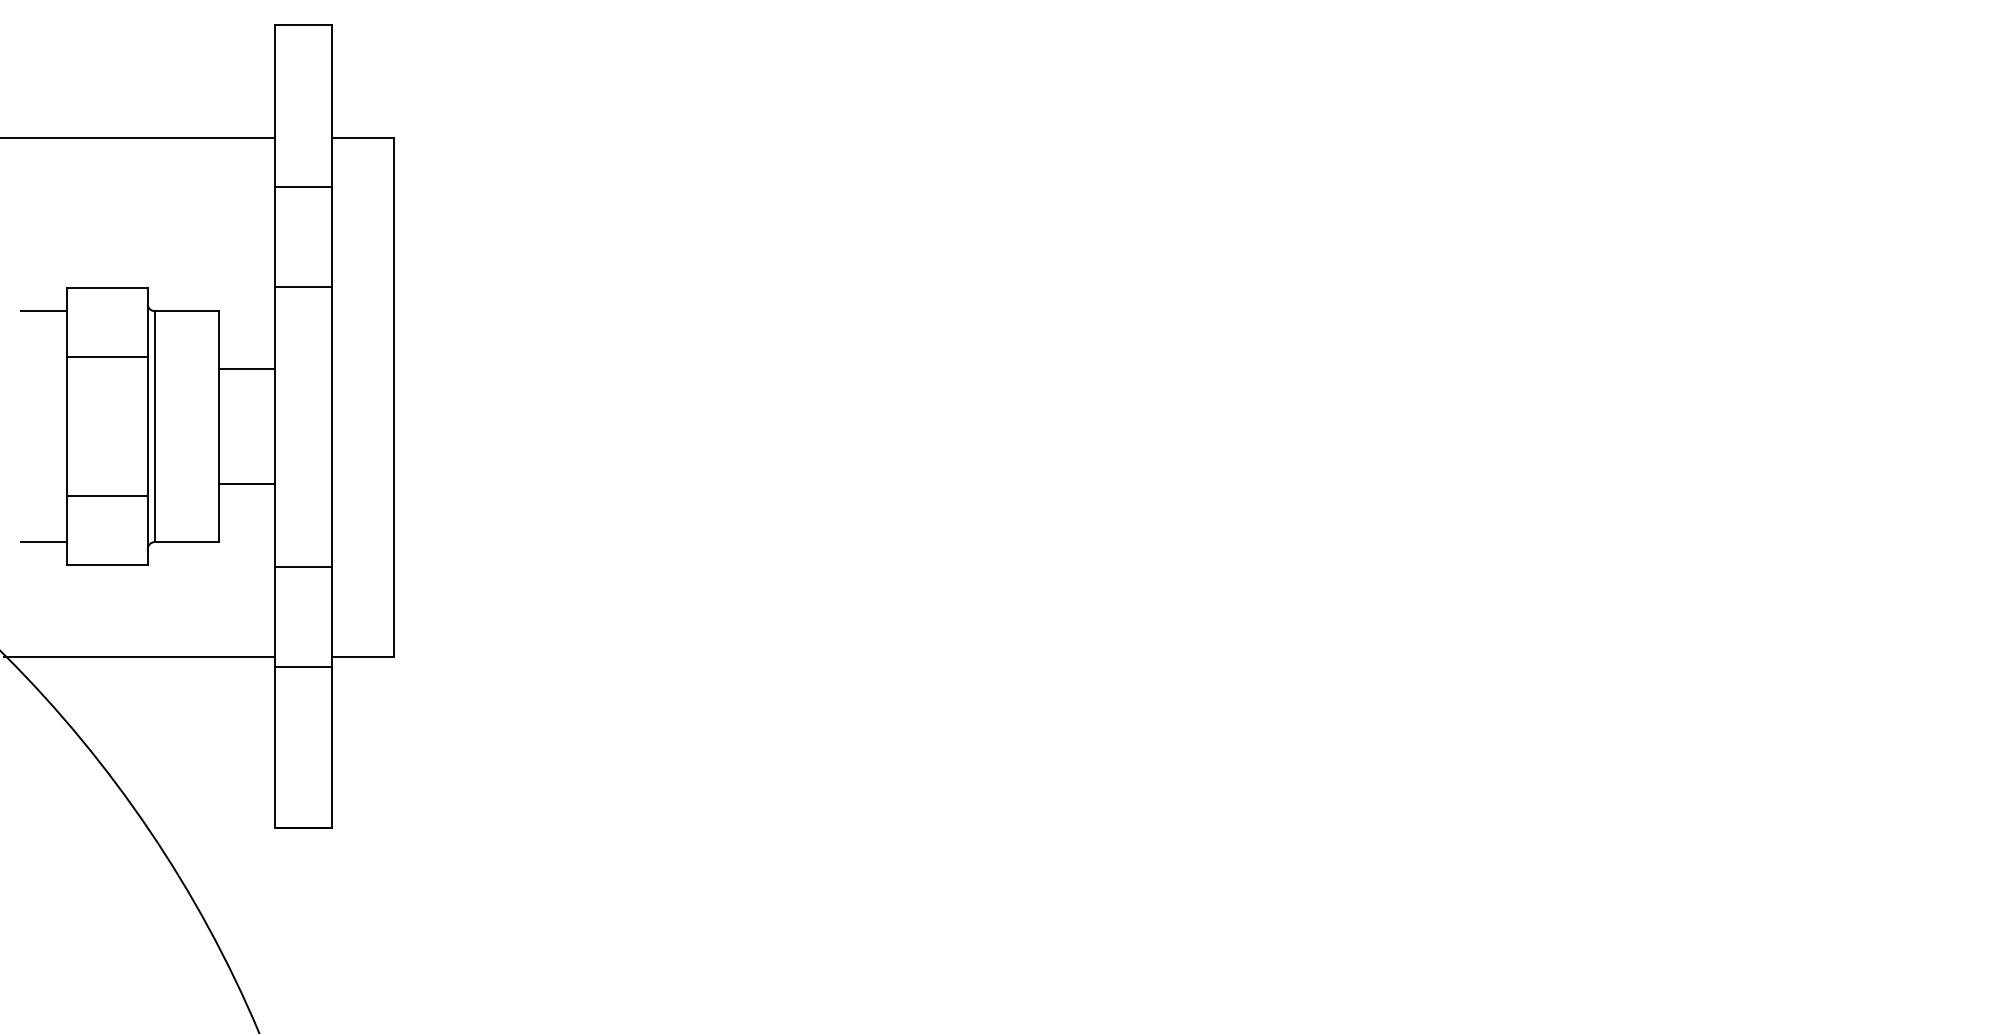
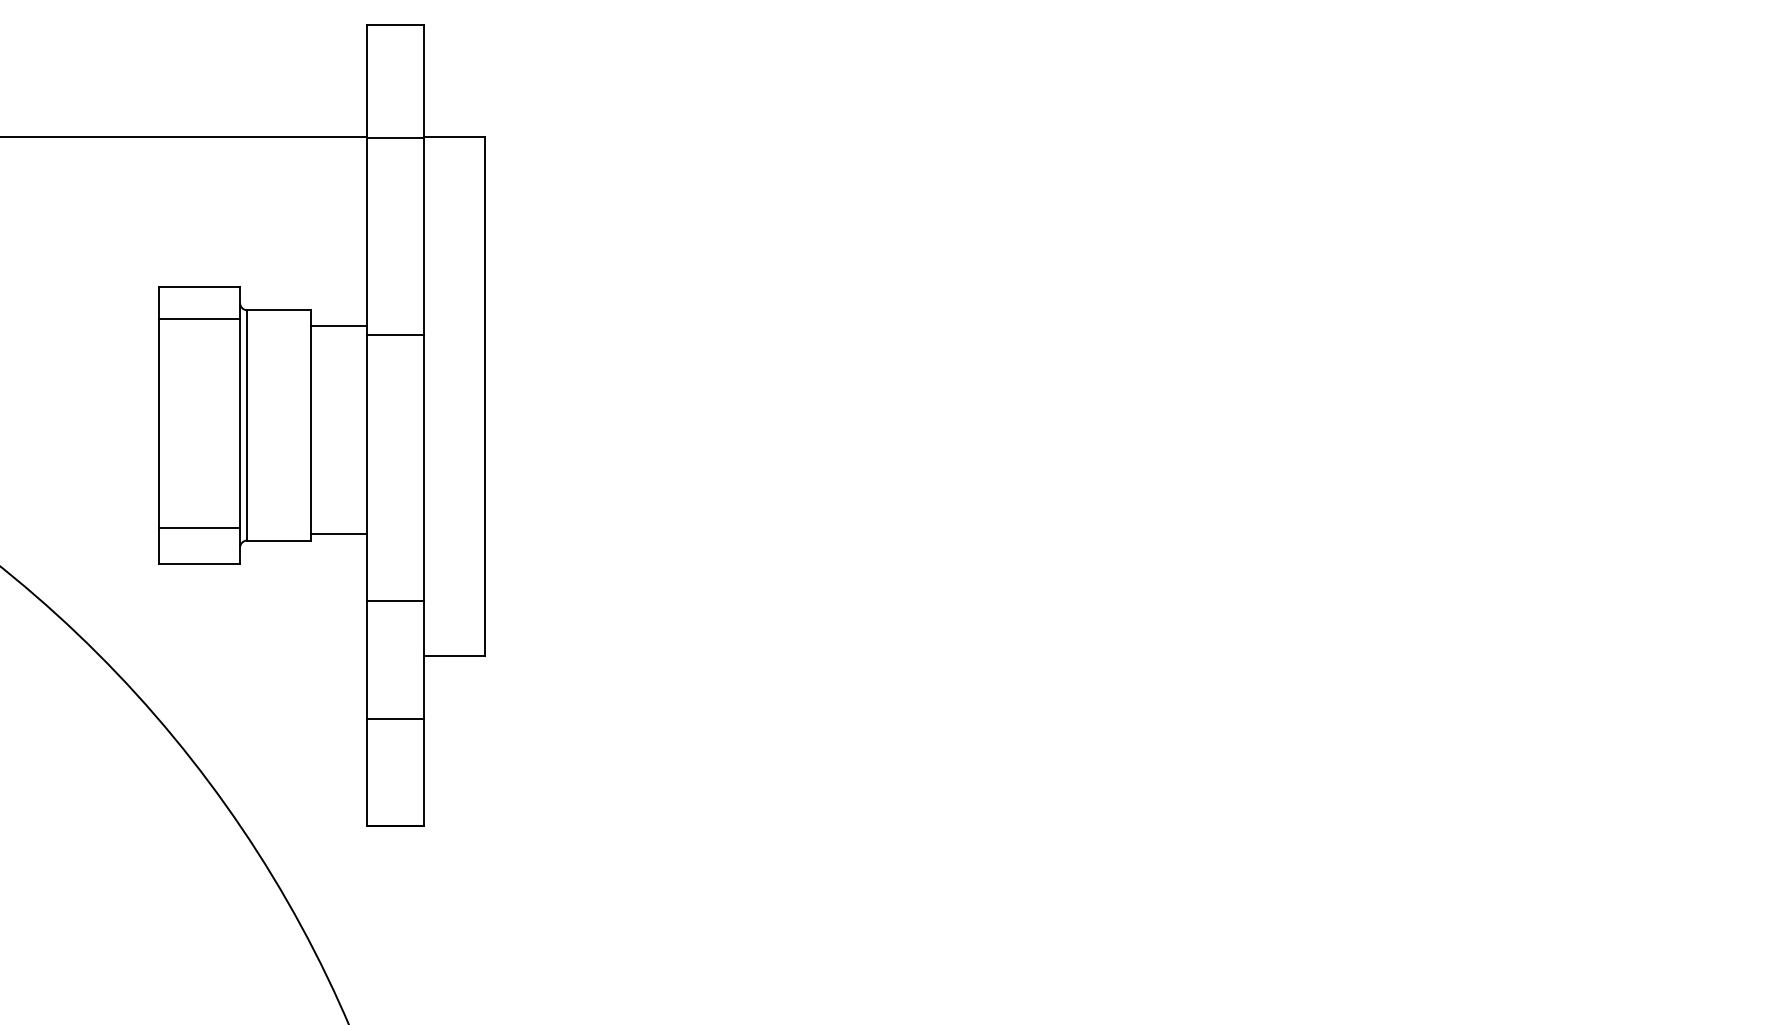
line: (303, 186) -> (395, 137), moved
line: (303, 286) -> (395, 334), moved
line: (43, 311) -> (136, 310), removed
line: (106, 357) -> (198, 319), moved
line: (246, 368) -> (338, 325), moved
line: (246, 484) -> (338, 533), moved
line: (106, 495) -> (198, 528), moved
line: (43, 542) -> (136, 540), removed
line: (303, 566) -> (395, 600), moved
line: (139, 657) -> (231, 655), removed
line: (303, 666) -> (395, 718), moved

